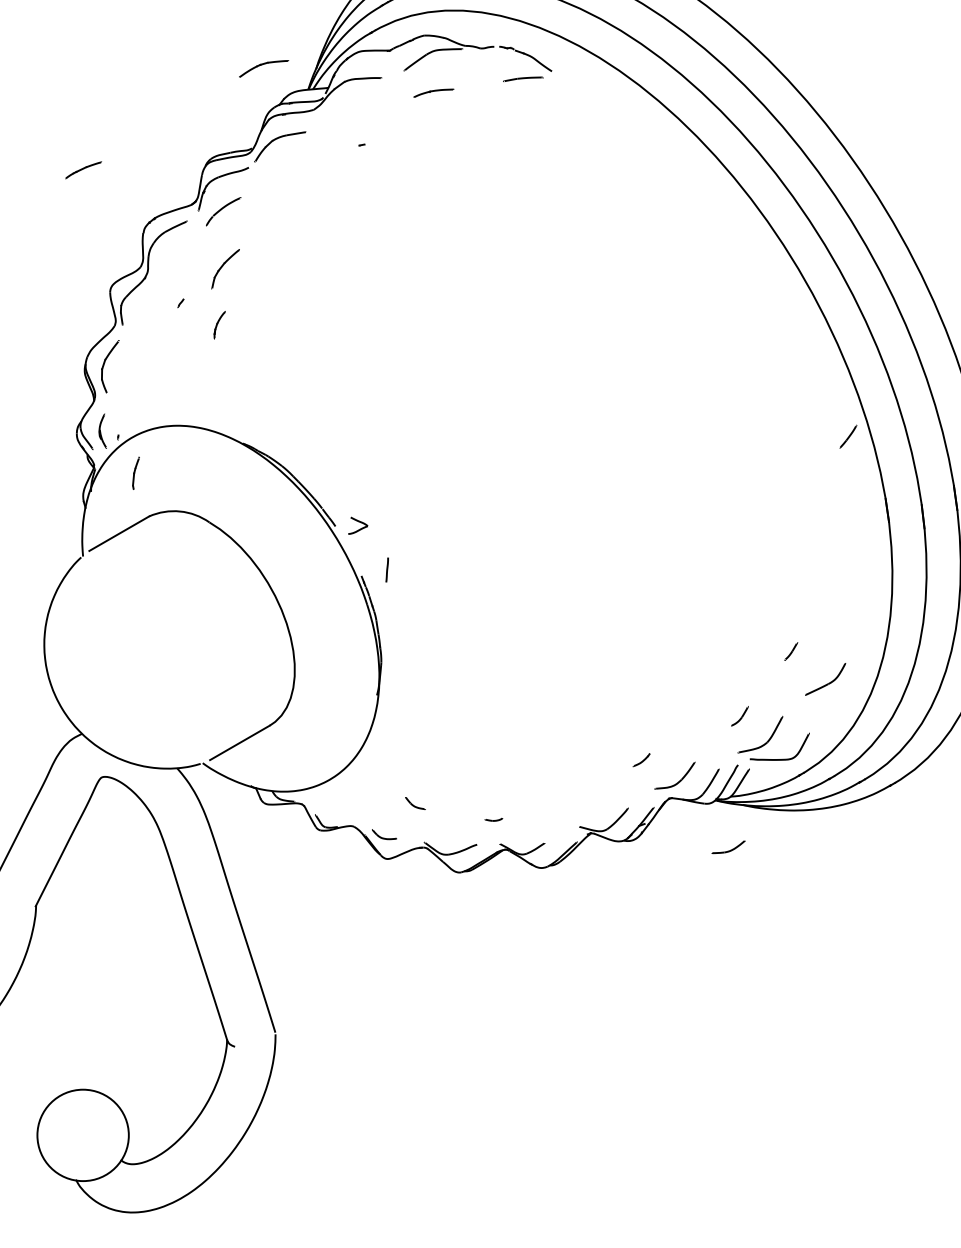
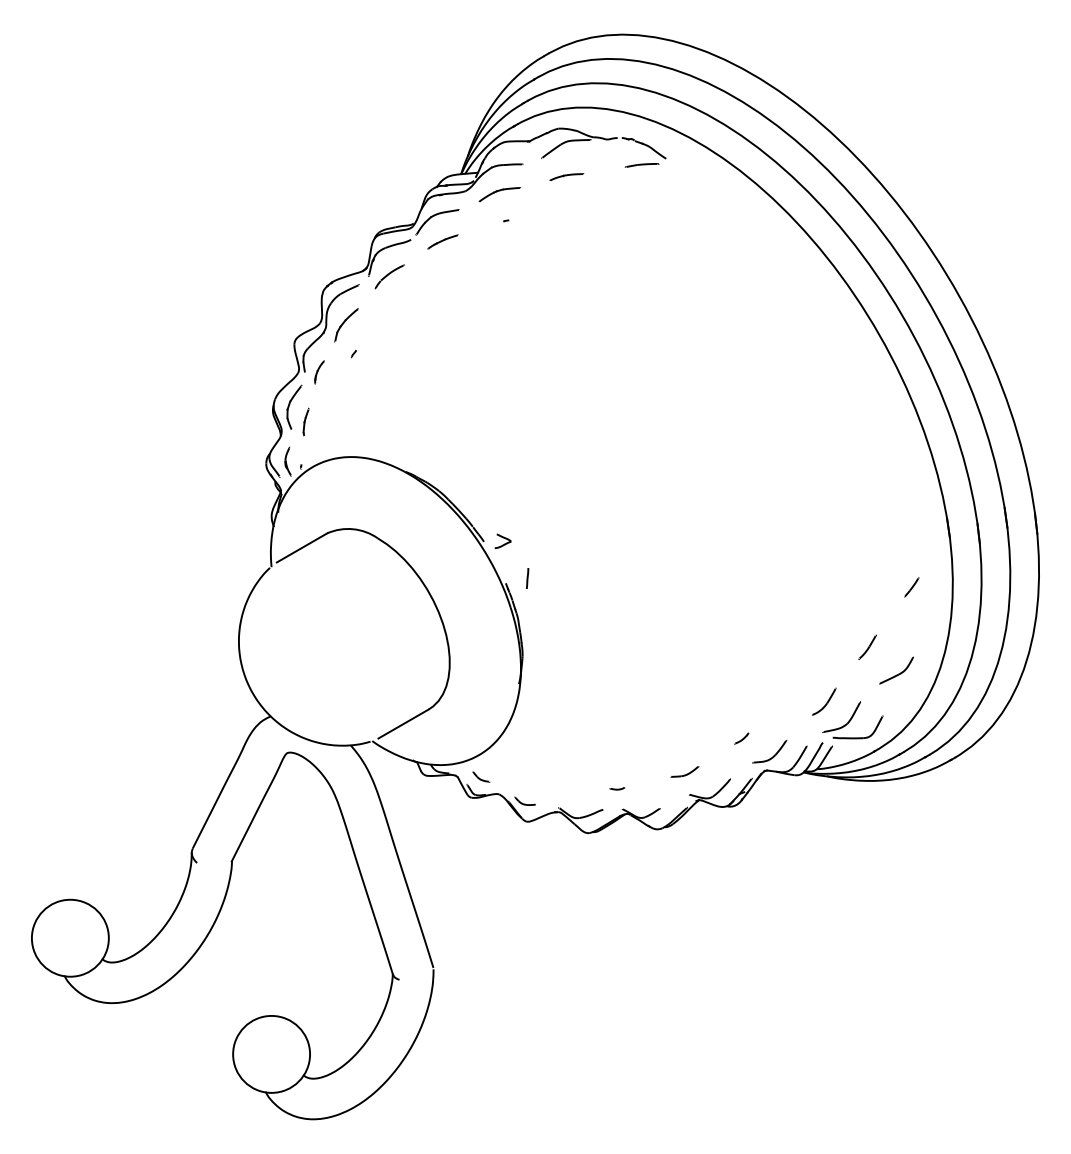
part: (263, 68) -> (499, 194), moved
part: (83, 169) -> (442, 241), moved
part: (225, 269) -> (346, 325), moved
part: (219, 325) -> (319, 372), moved
line: (848, 436) -> (911, 587), moved
part: (135, 472) -> (305, 421), moved
part: (791, 650) -> (867, 646), size x1.67
part: (739, 716) -> (824, 701), size x1.67
part: (415, 802) -> (481, 776), moved
part: (728, 846) -> (684, 771), moved

